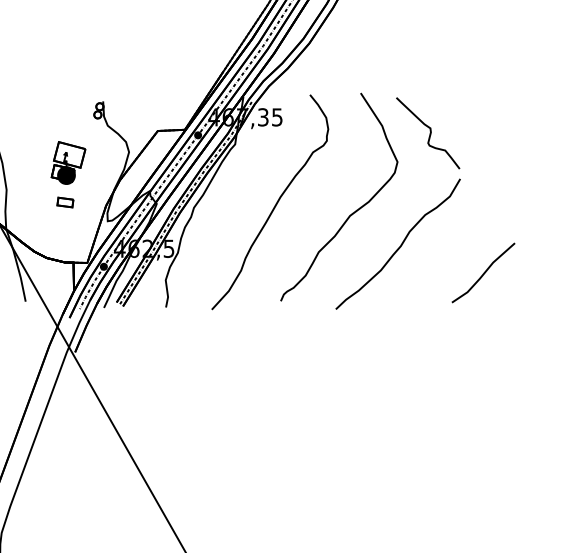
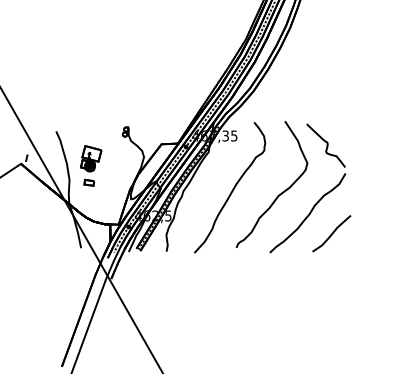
part: (69, 174) -> (91, 165), moved
line: (483, 272) -> (331, 233), moved

